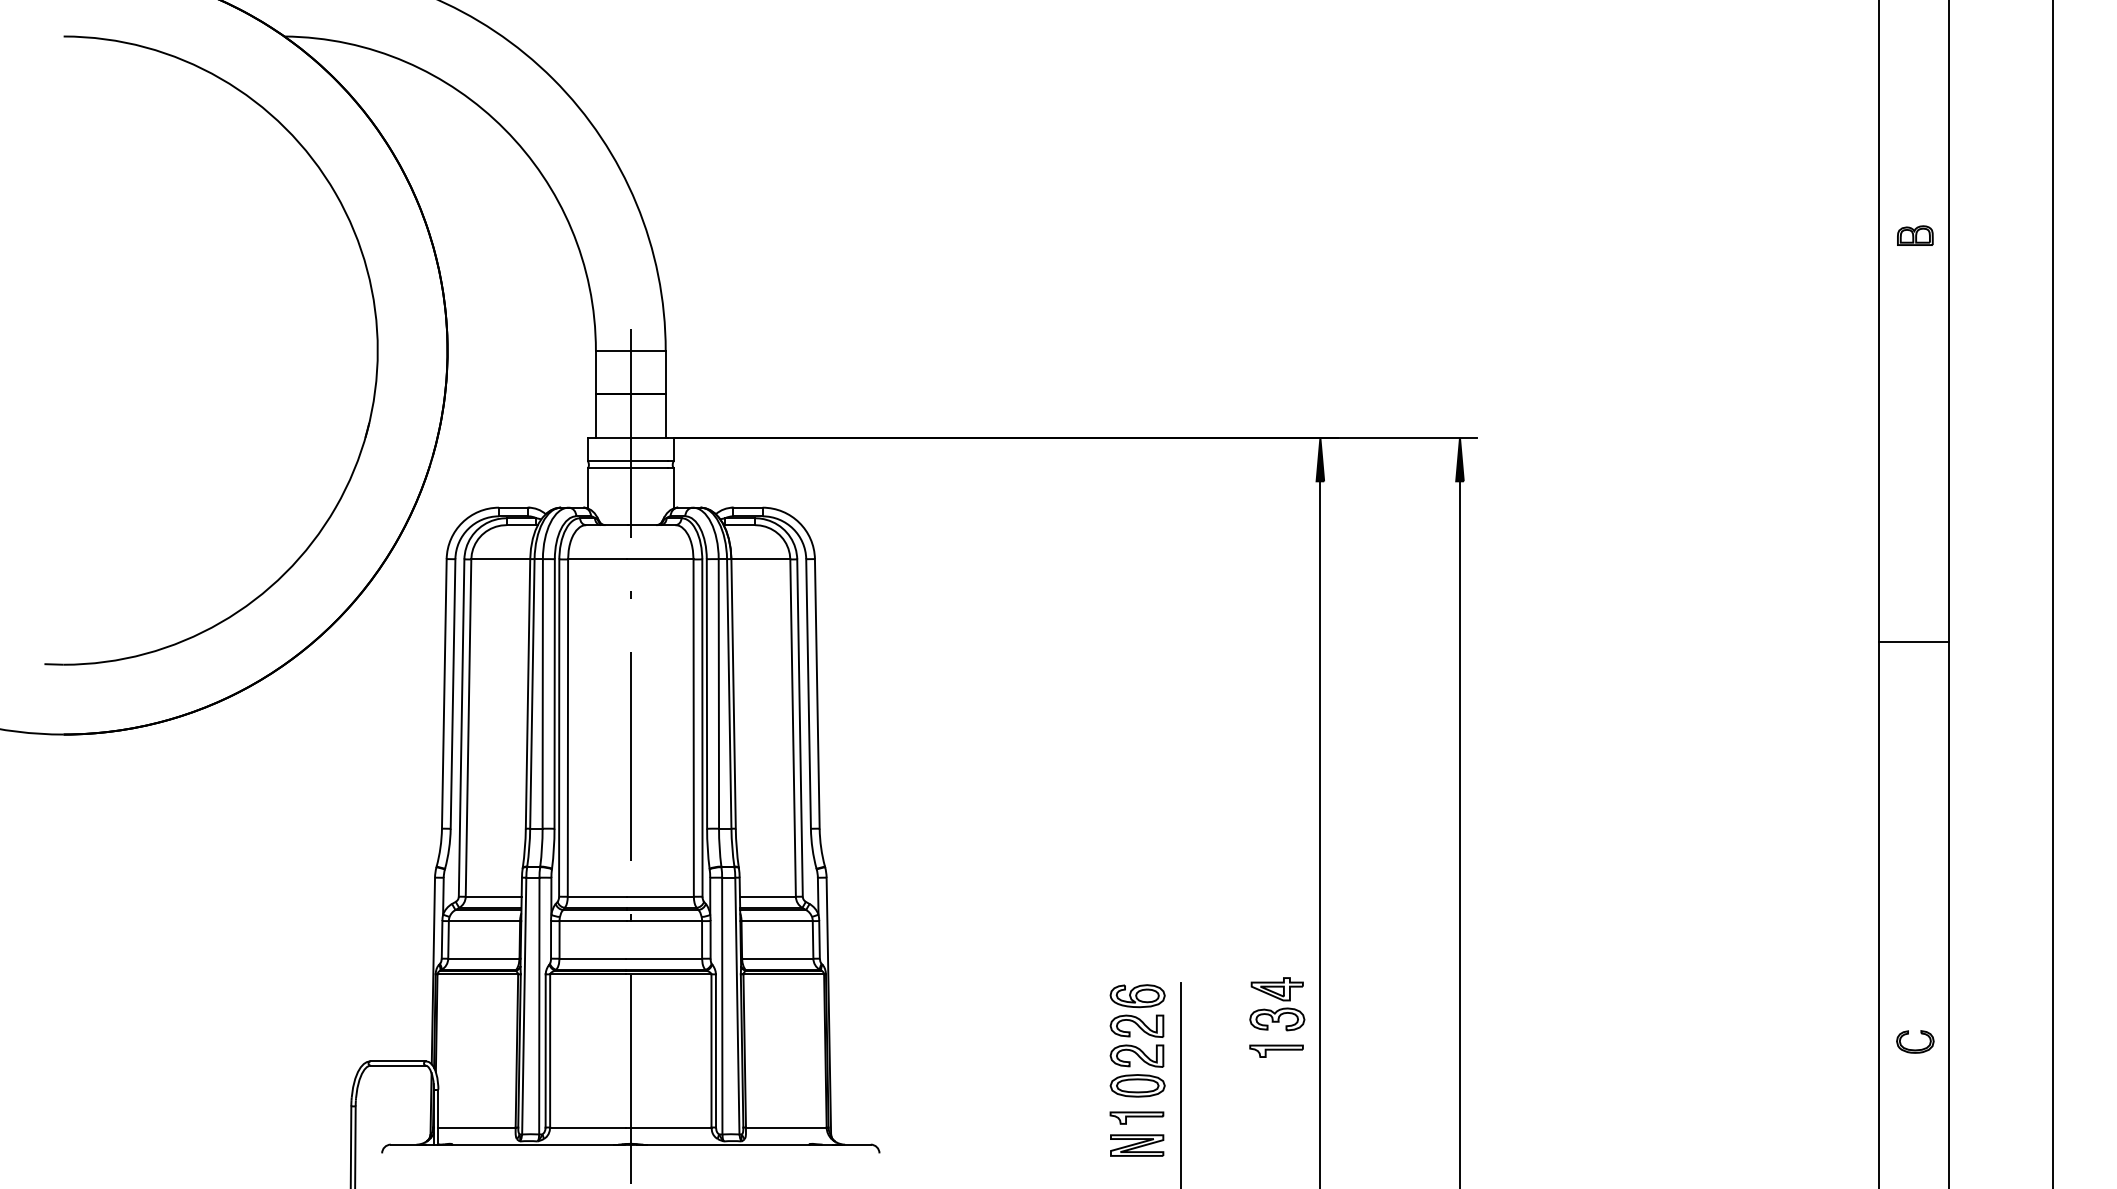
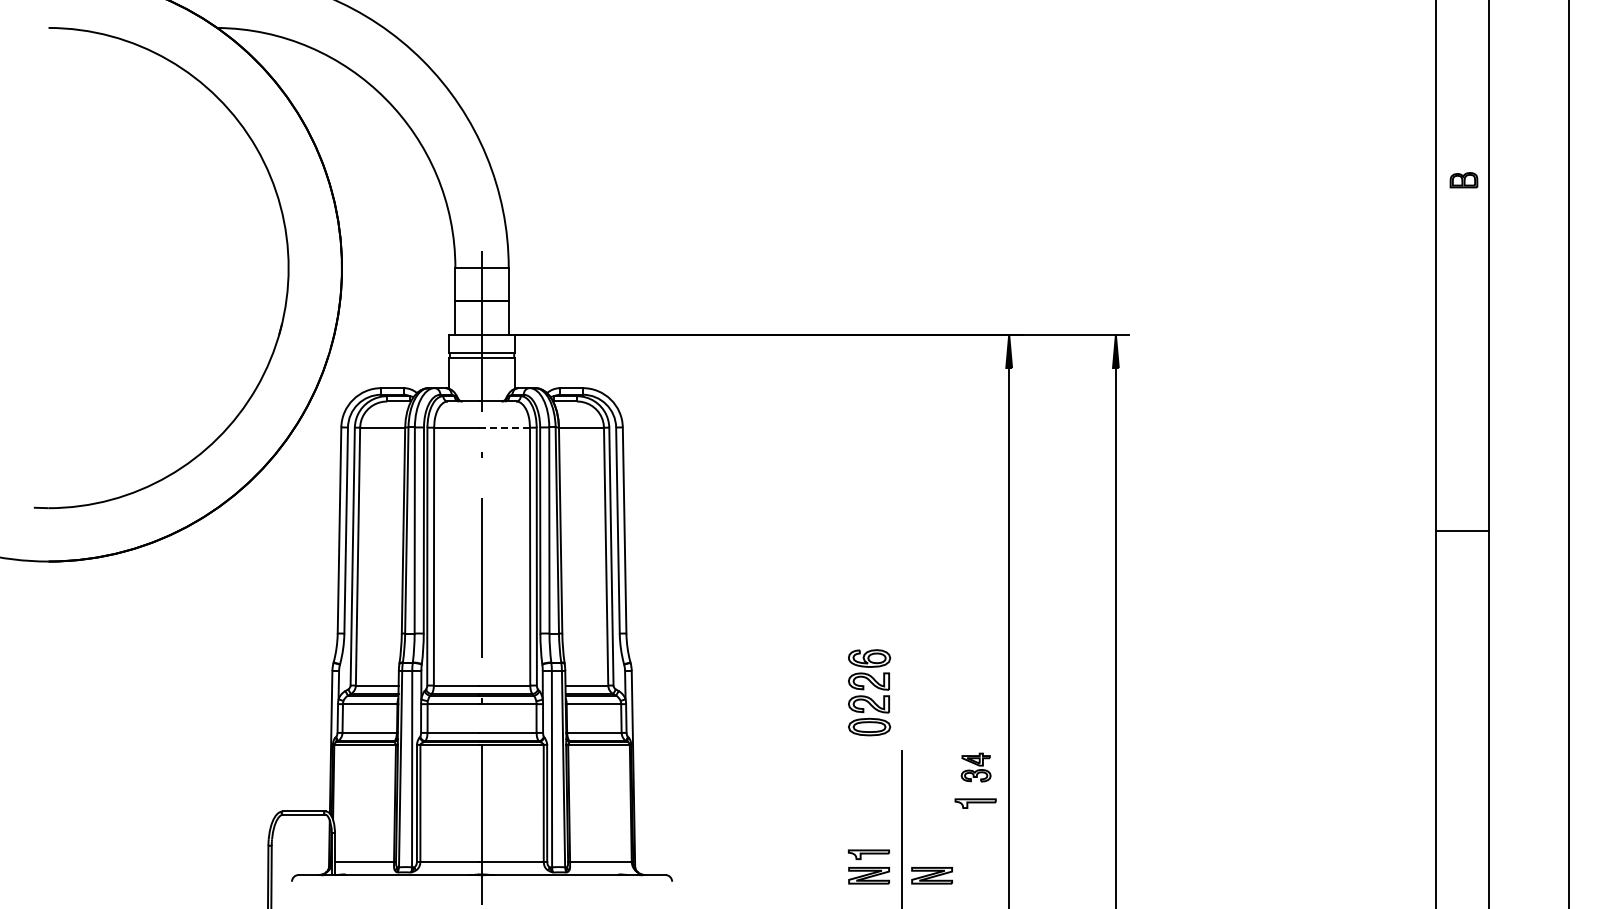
line: (660, 559) -> (504, 427), solid -> dashed
line: (1913, 641) -> (1462, 530), moved
part: (1276, 1003) -> (975, 767), size x0.7
part: (1137, 1040) -> (869, 692), moved
part: (1914, 1041) -> (1463, 796), removed
part: (1218, 1145) -> (931, 875), added

